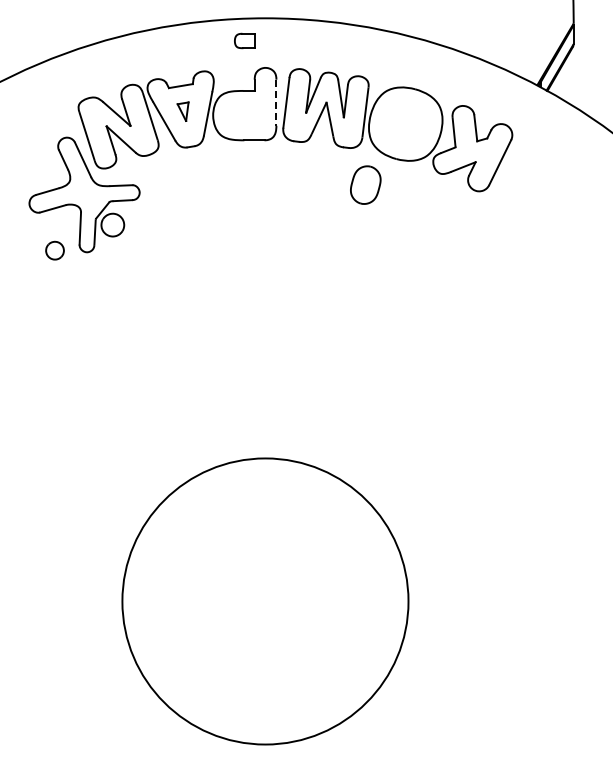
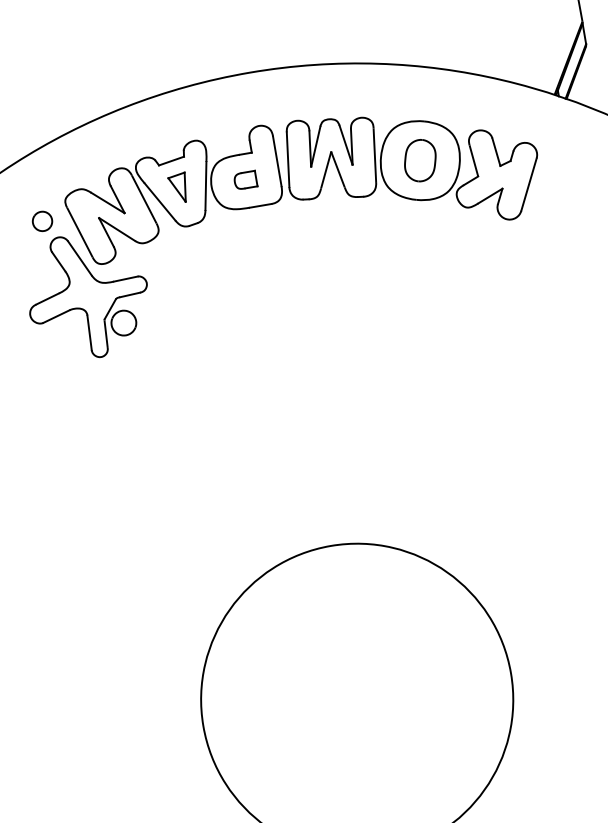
part: (244, 40) -> (245, 179), moved
line: (276, 103) -> (277, 162), dashed -> solid
part: (182, 111) -> (177, 188), size x1.43
part: (365, 184) -> (419, 160), moved
part: (54, 250) -> (41, 221), moved

